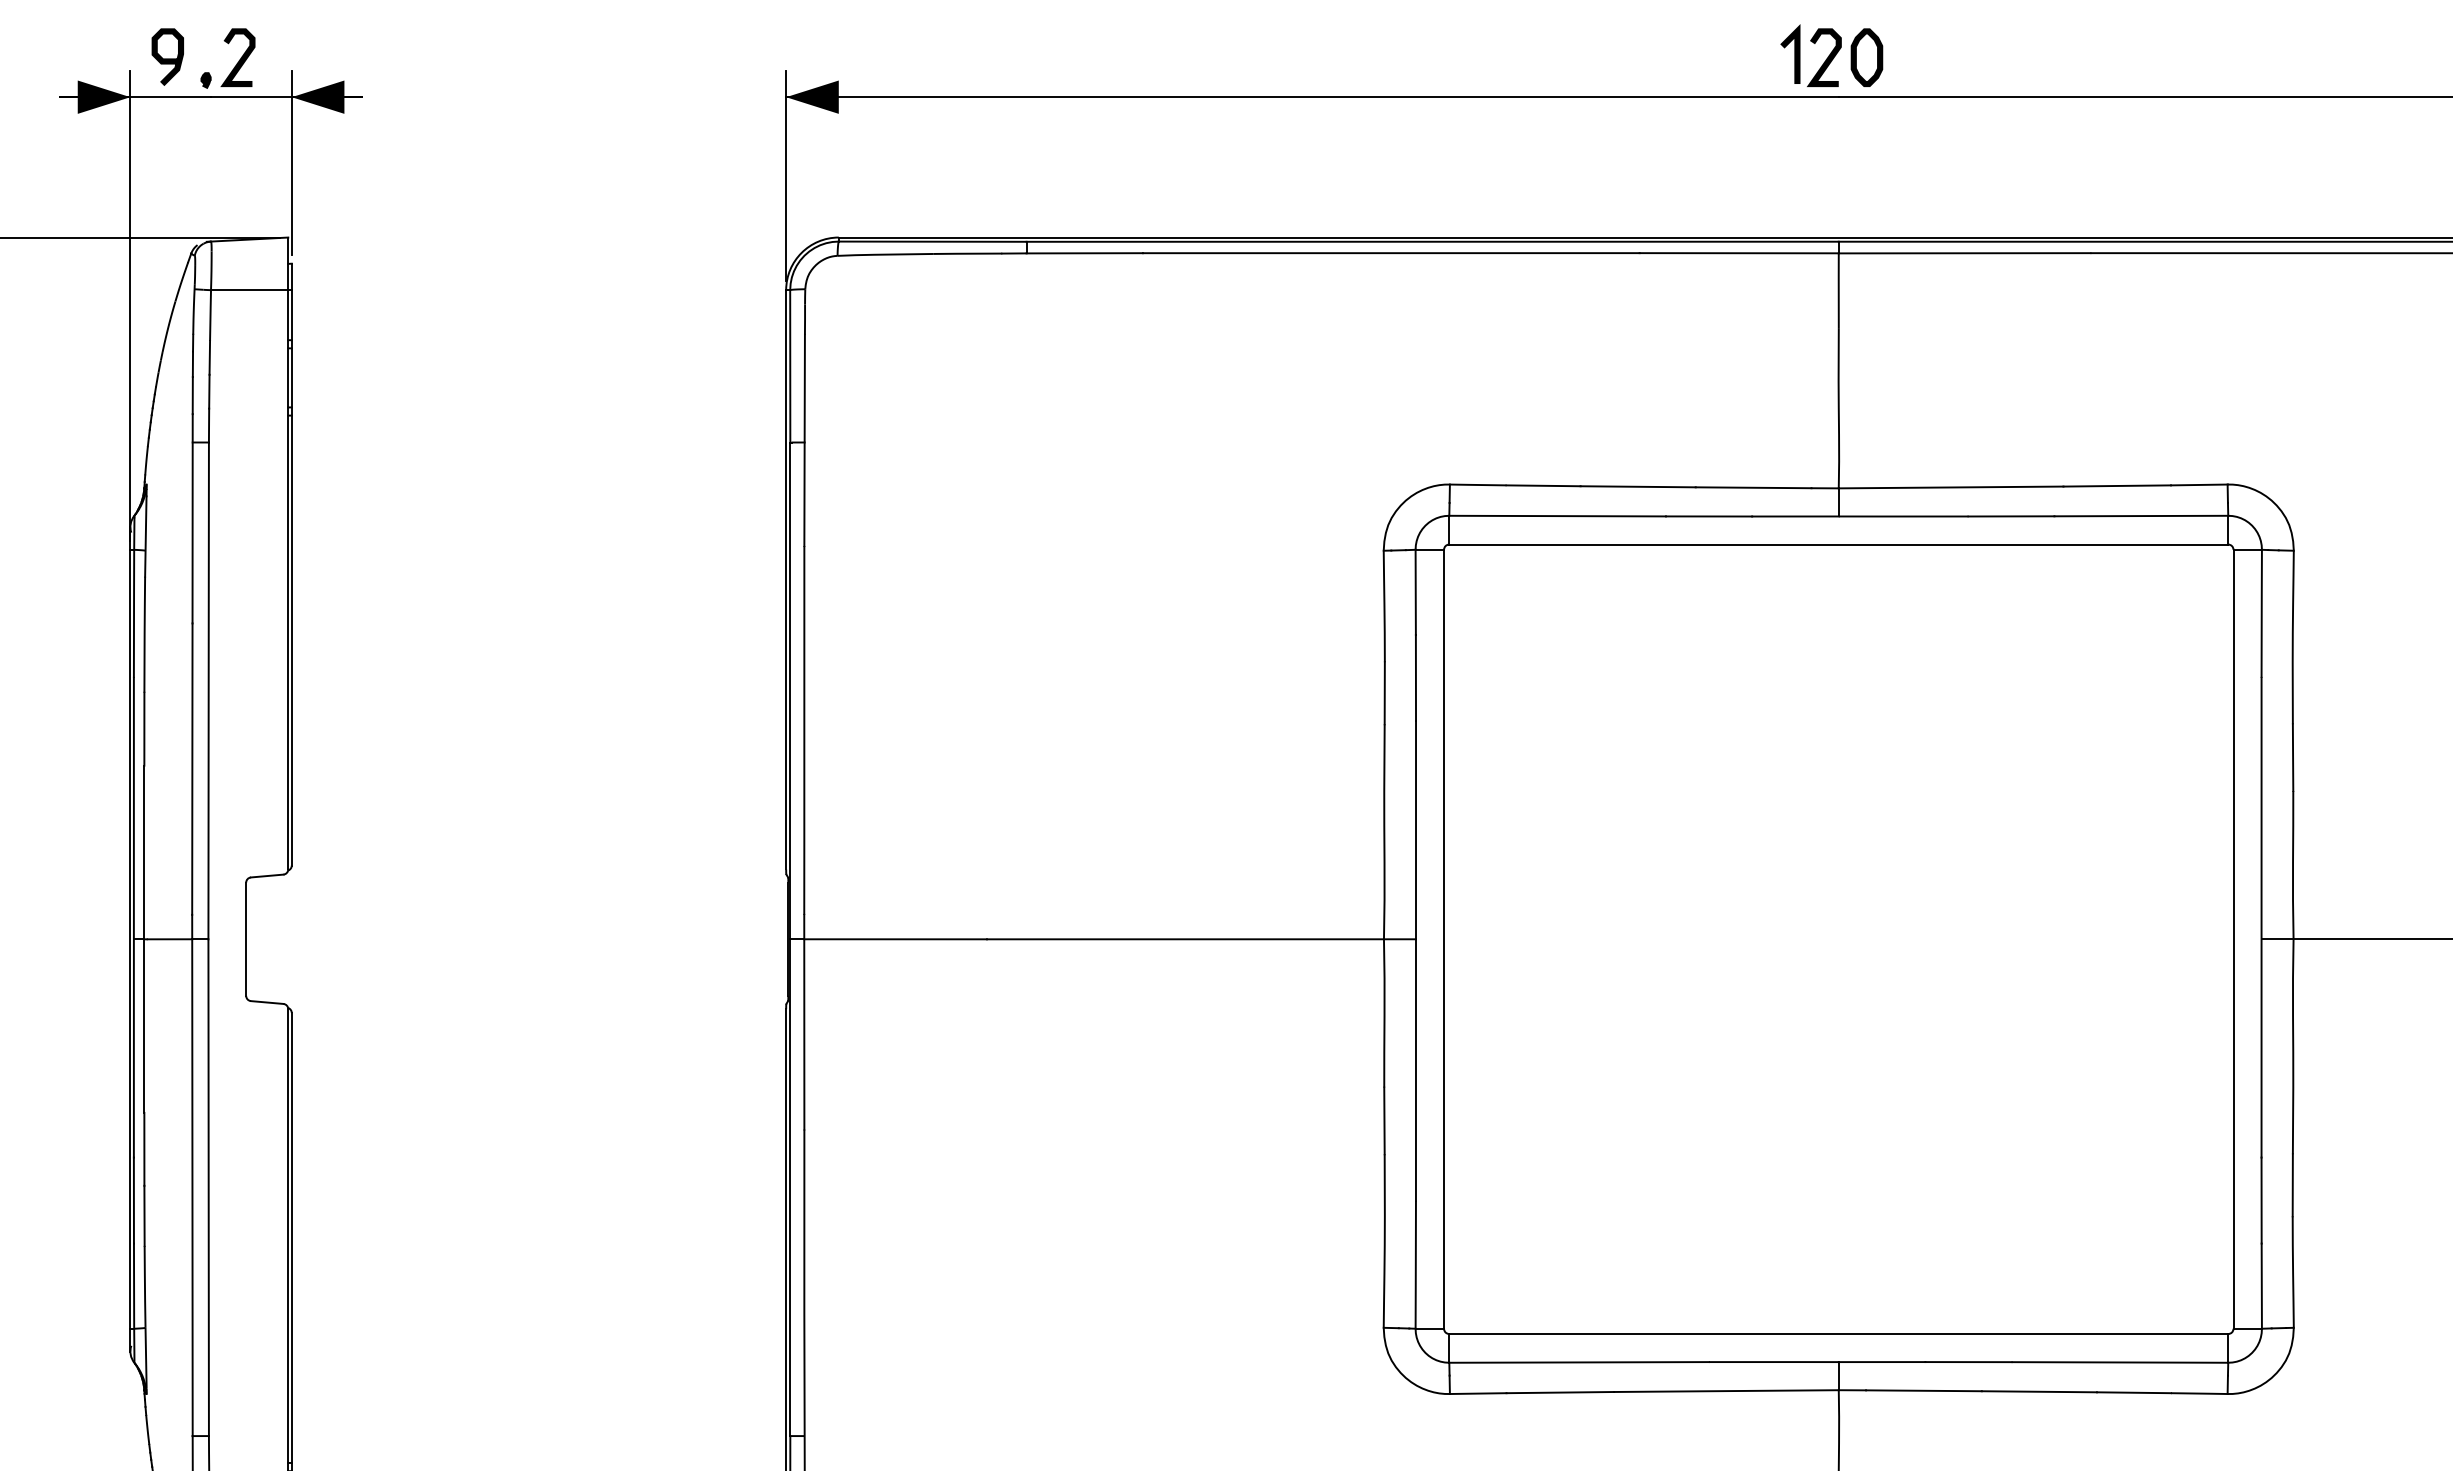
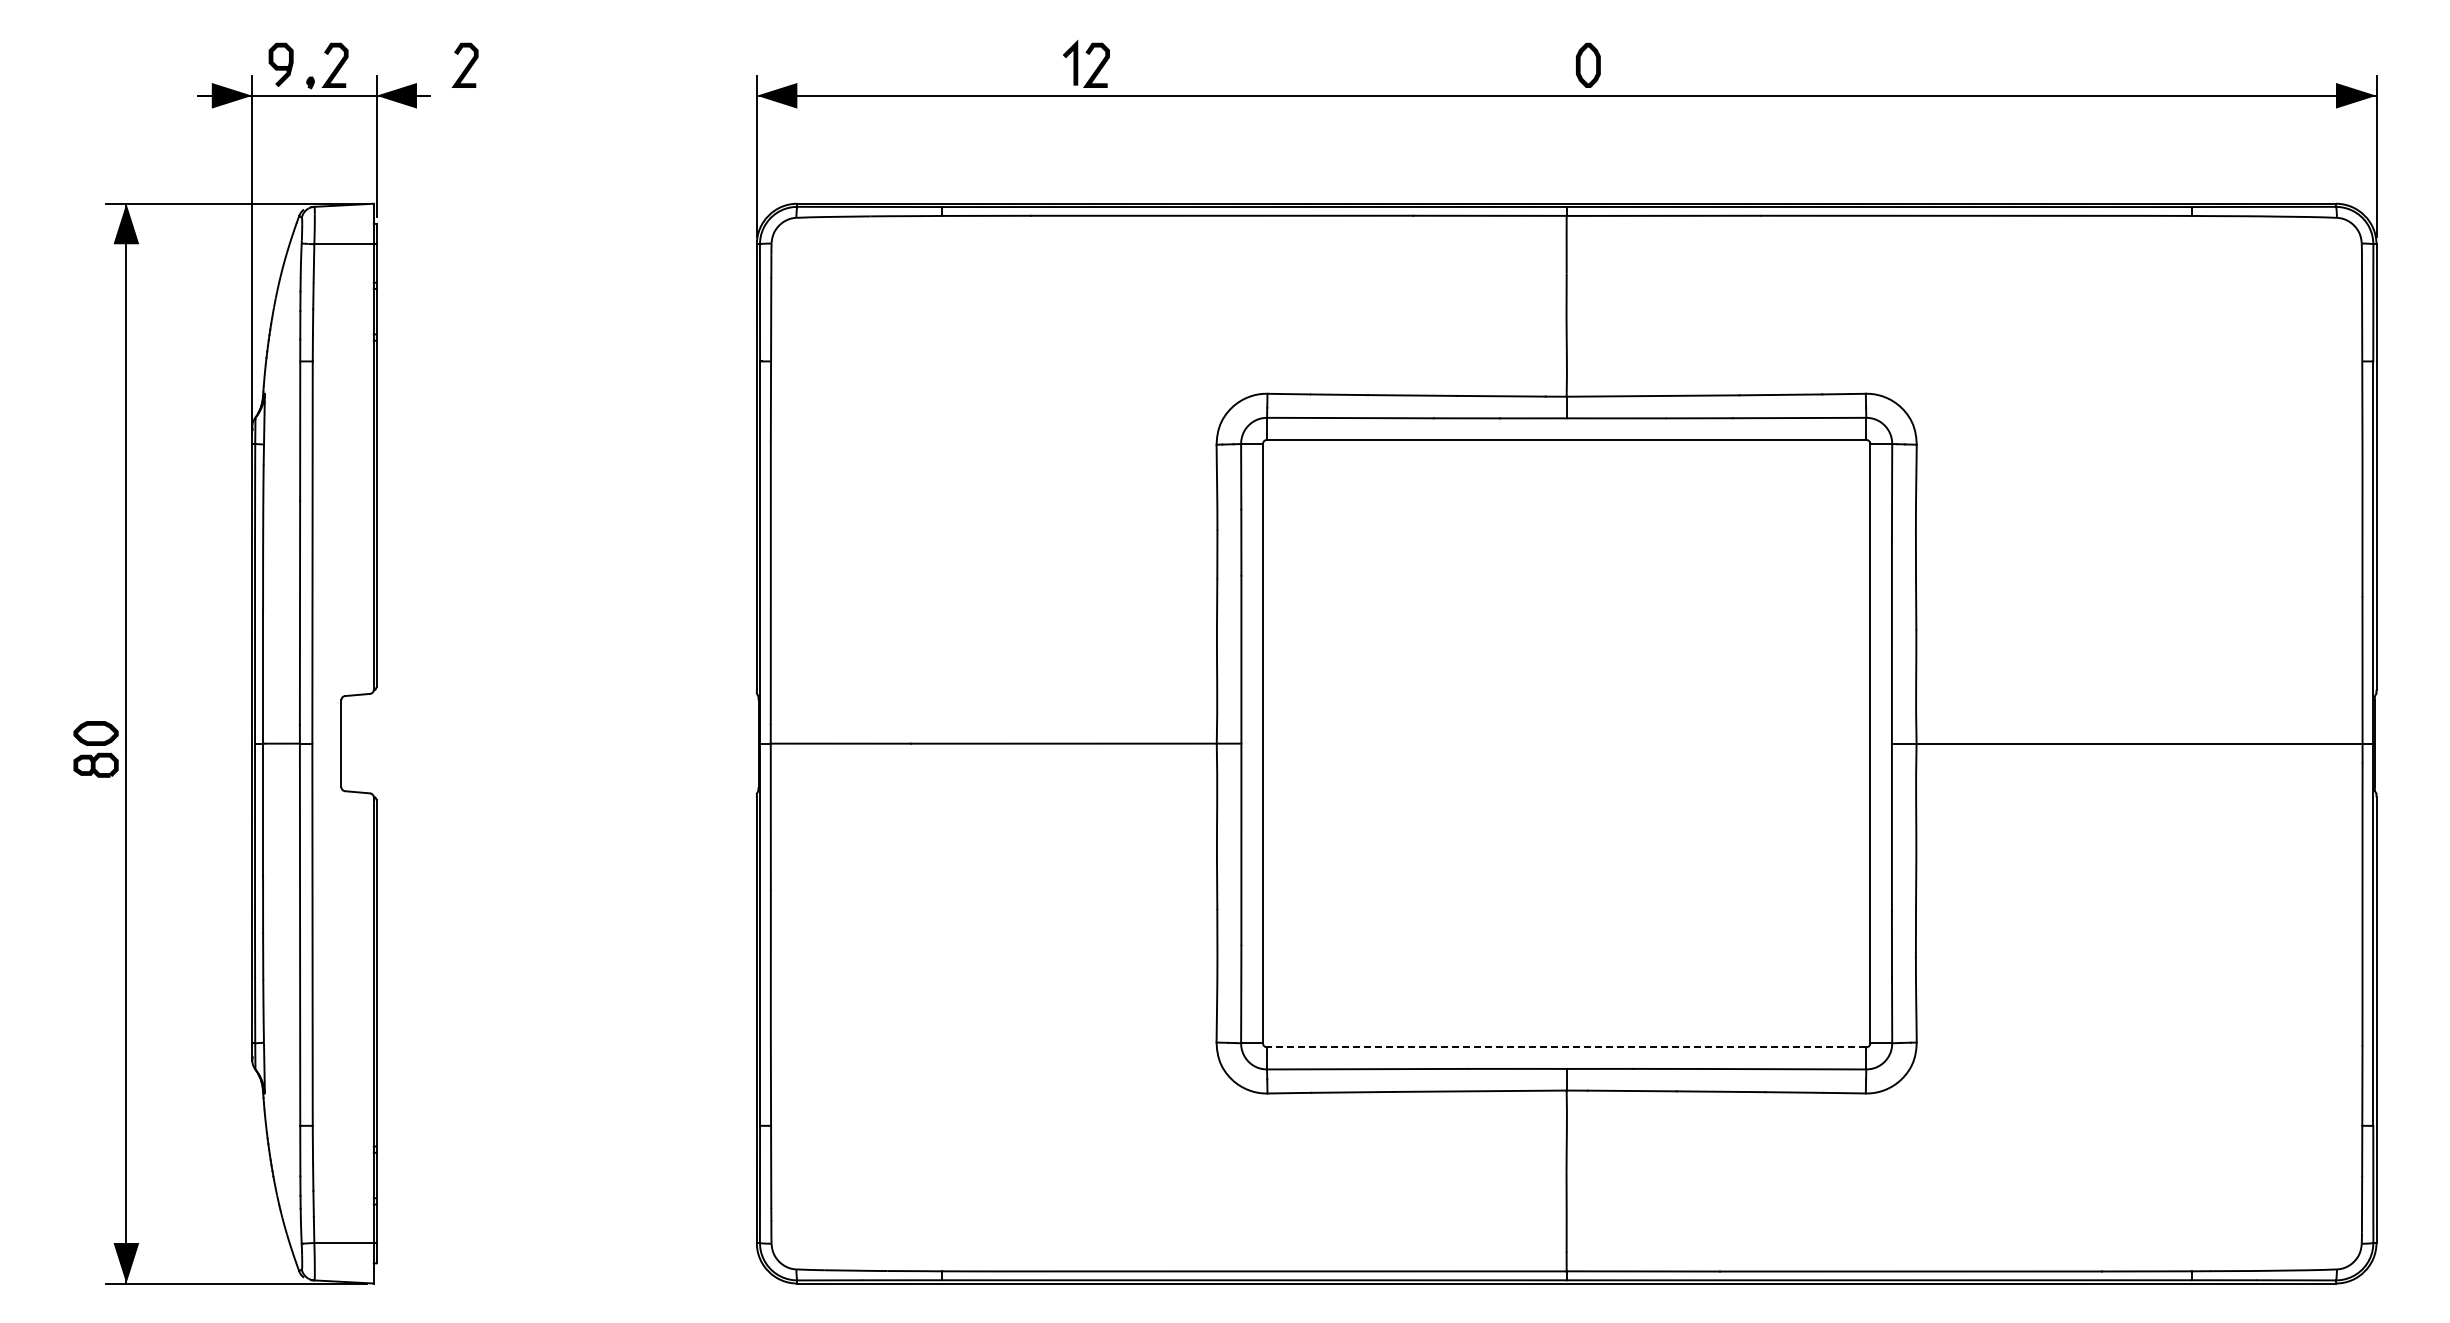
part: (1800, 55) -> (1078, 63), moved
curve: (408, 59) -> (466, 66), added
line: (1838, 1334) -> (1566, 1047), solid -> dashed

